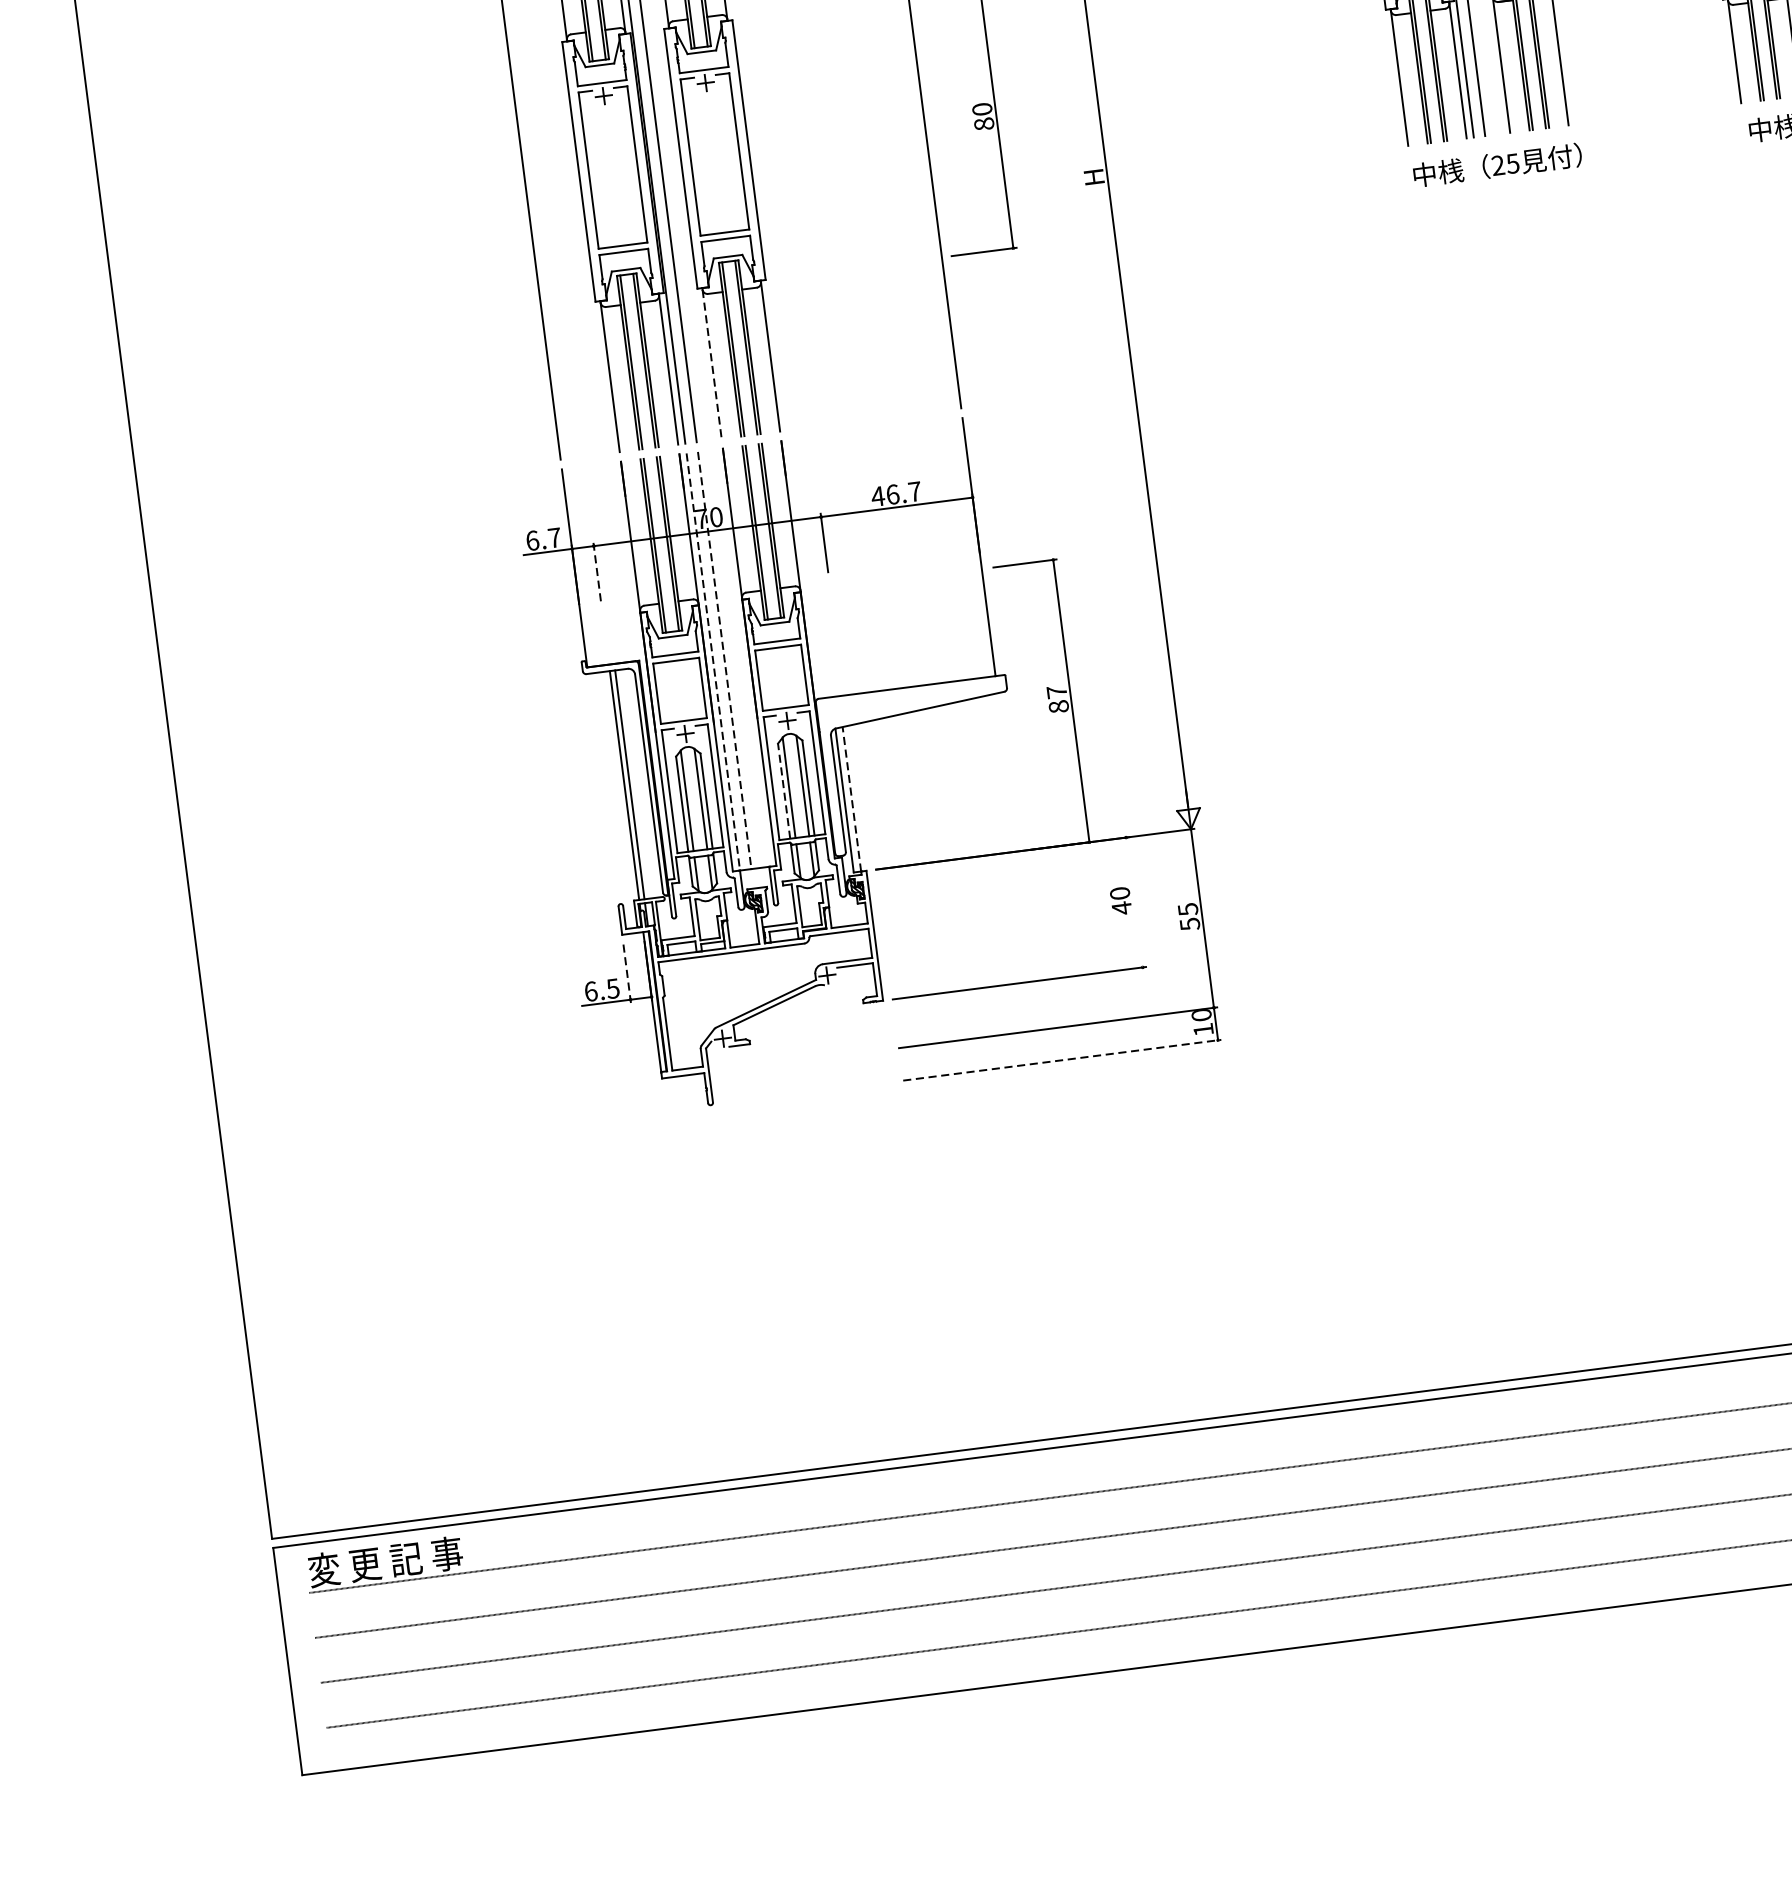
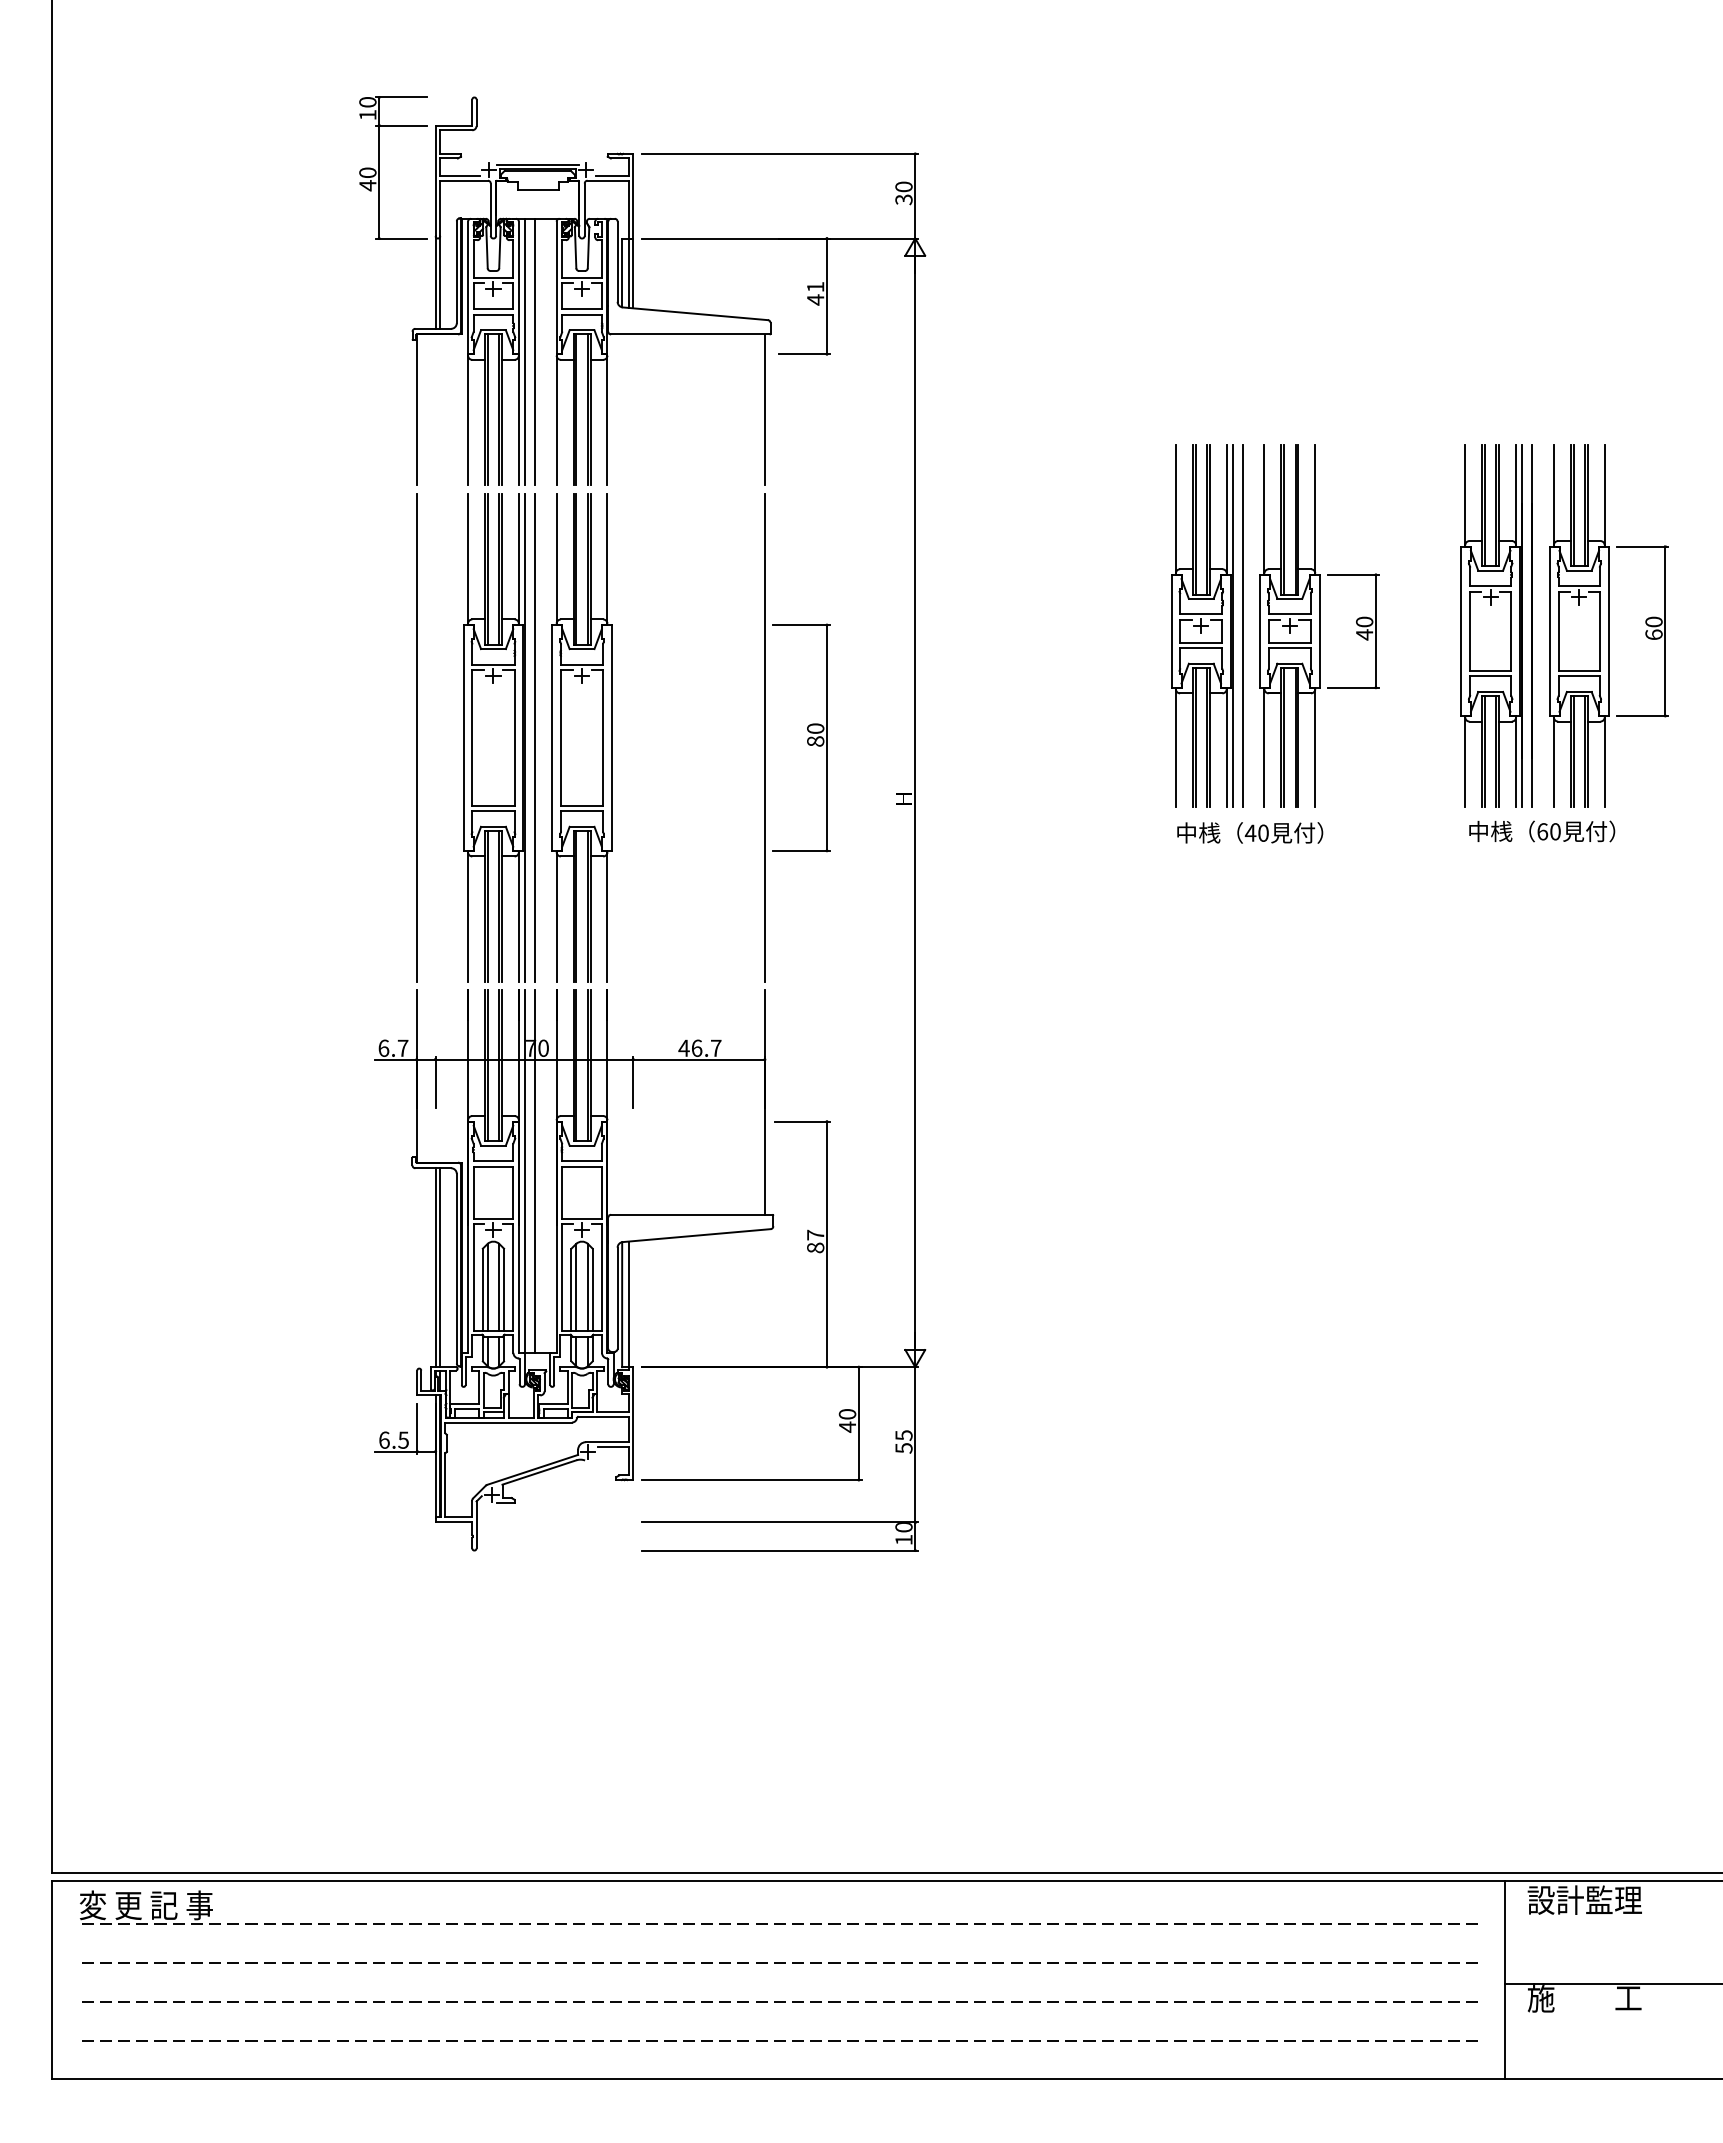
text: (1504, 163) -> (1256, 832), 25 -> 40
line: (711, 364) -> (556, 917), dashed -> solid
line: (596, 571) -> (435, 1081), dashed -> solid
line: (724, 661) -> (534, 1172), dashed -> solid
line: (713, 662) -> (525, 1172), dashed -> solid
line: (784, 790) -> (571, 1289), dashed -> solid
line: (851, 799) -> (628, 1304), dashed -> solid
line: (1134, 902) -> (858, 1423), added
line: (627, 974) -> (417, 1429), dashed -> solid
line: (1062, 1060) -> (780, 1550), dashed -> solid

